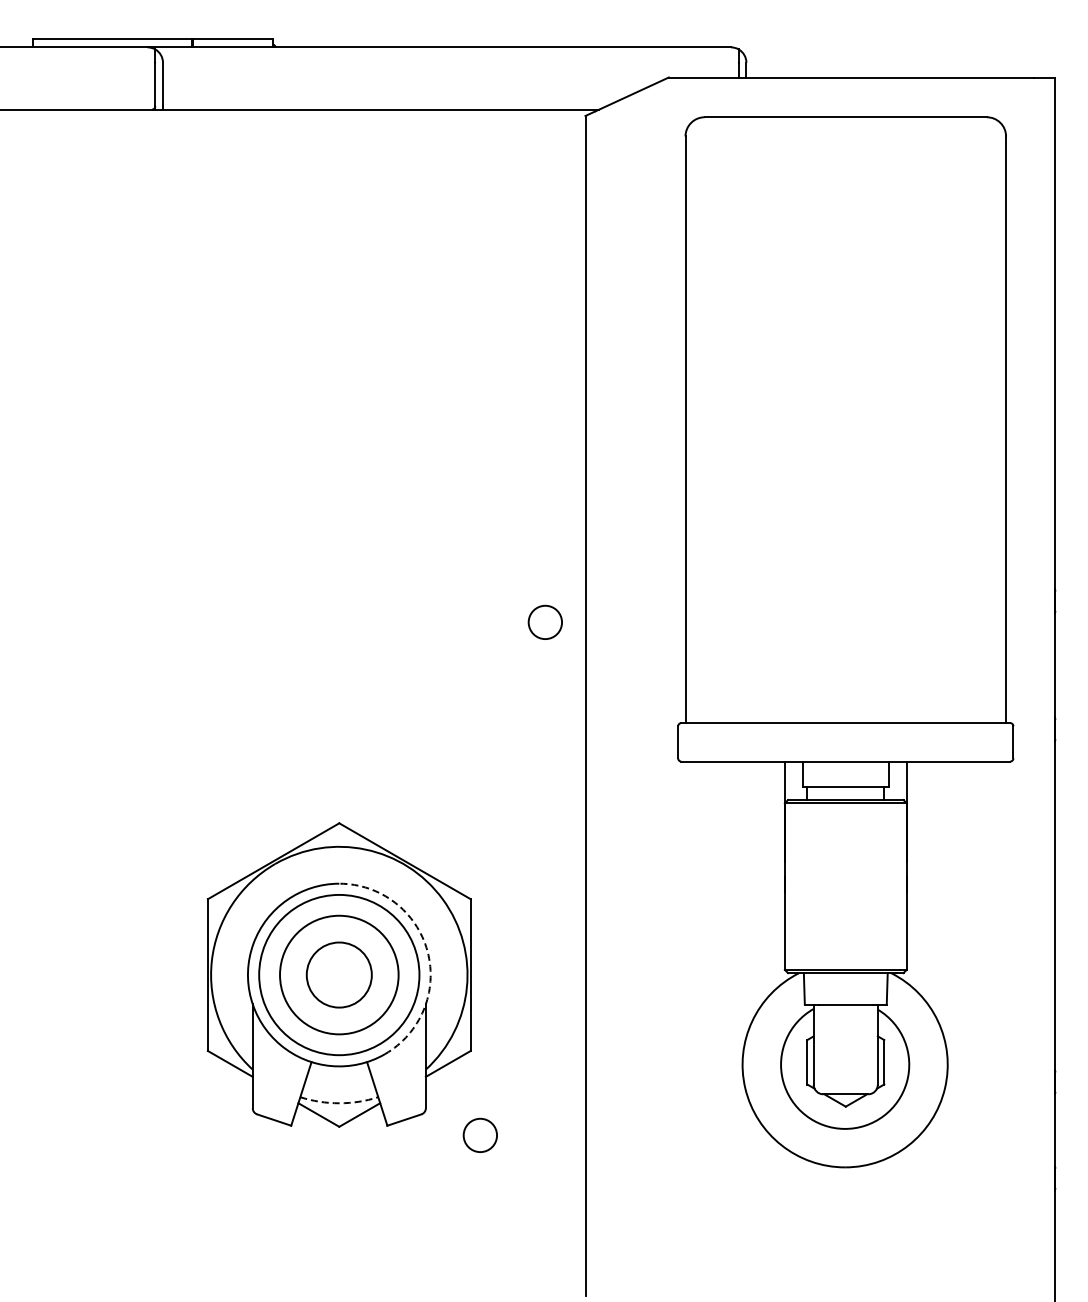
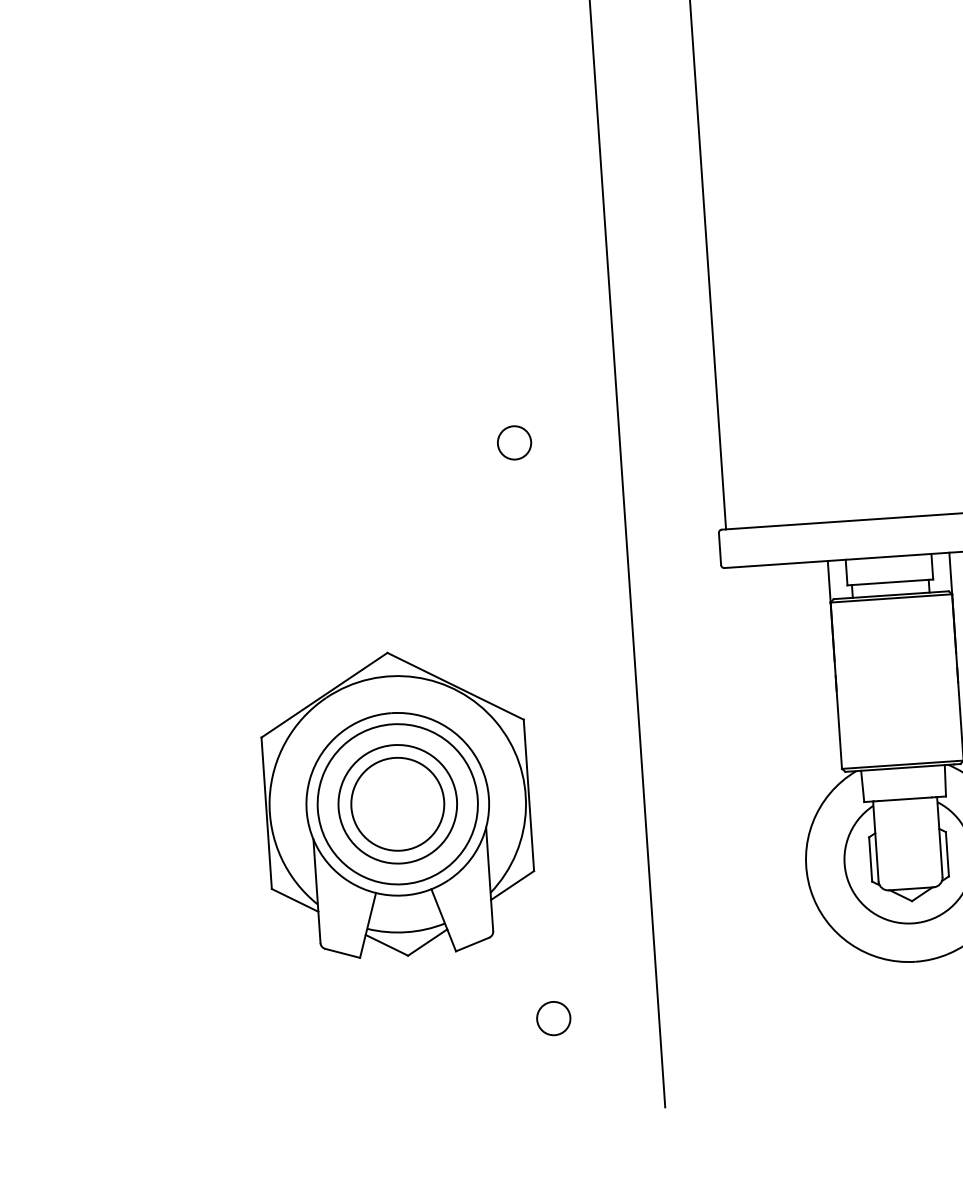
circle: (544, 621) -> (513, 442), moved
arc: (427, 951) -> (484, 774), dashed -> solid
circle: (338, 974) -> (396, 803), size x1.43
arc: (339, 1103) -> (406, 932), dashed -> solid
circle: (479, 1134) -> (552, 1017), moved

